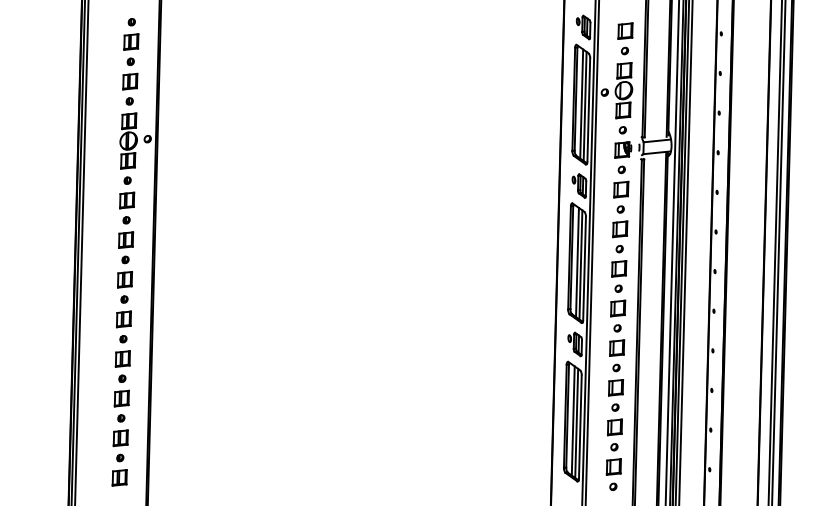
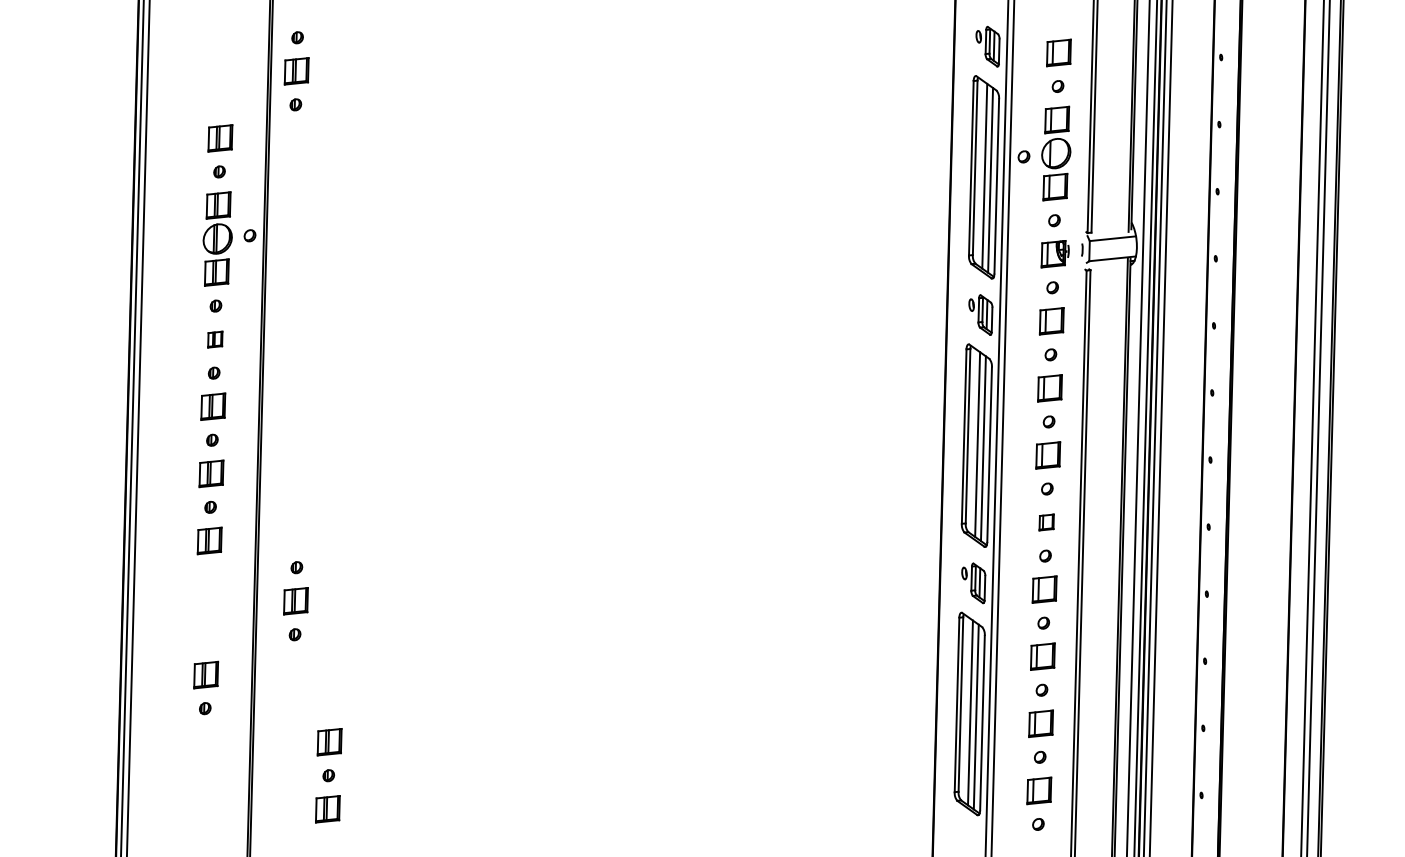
part: (131, 41) -> (296, 70), moved
part: (127, 200) -> (215, 339), size x0.6
part: (618, 308) -> (1047, 522), size x0.6
part: (122, 358) -> (295, 600), moved
part: (119, 457) -> (327, 774), moved

